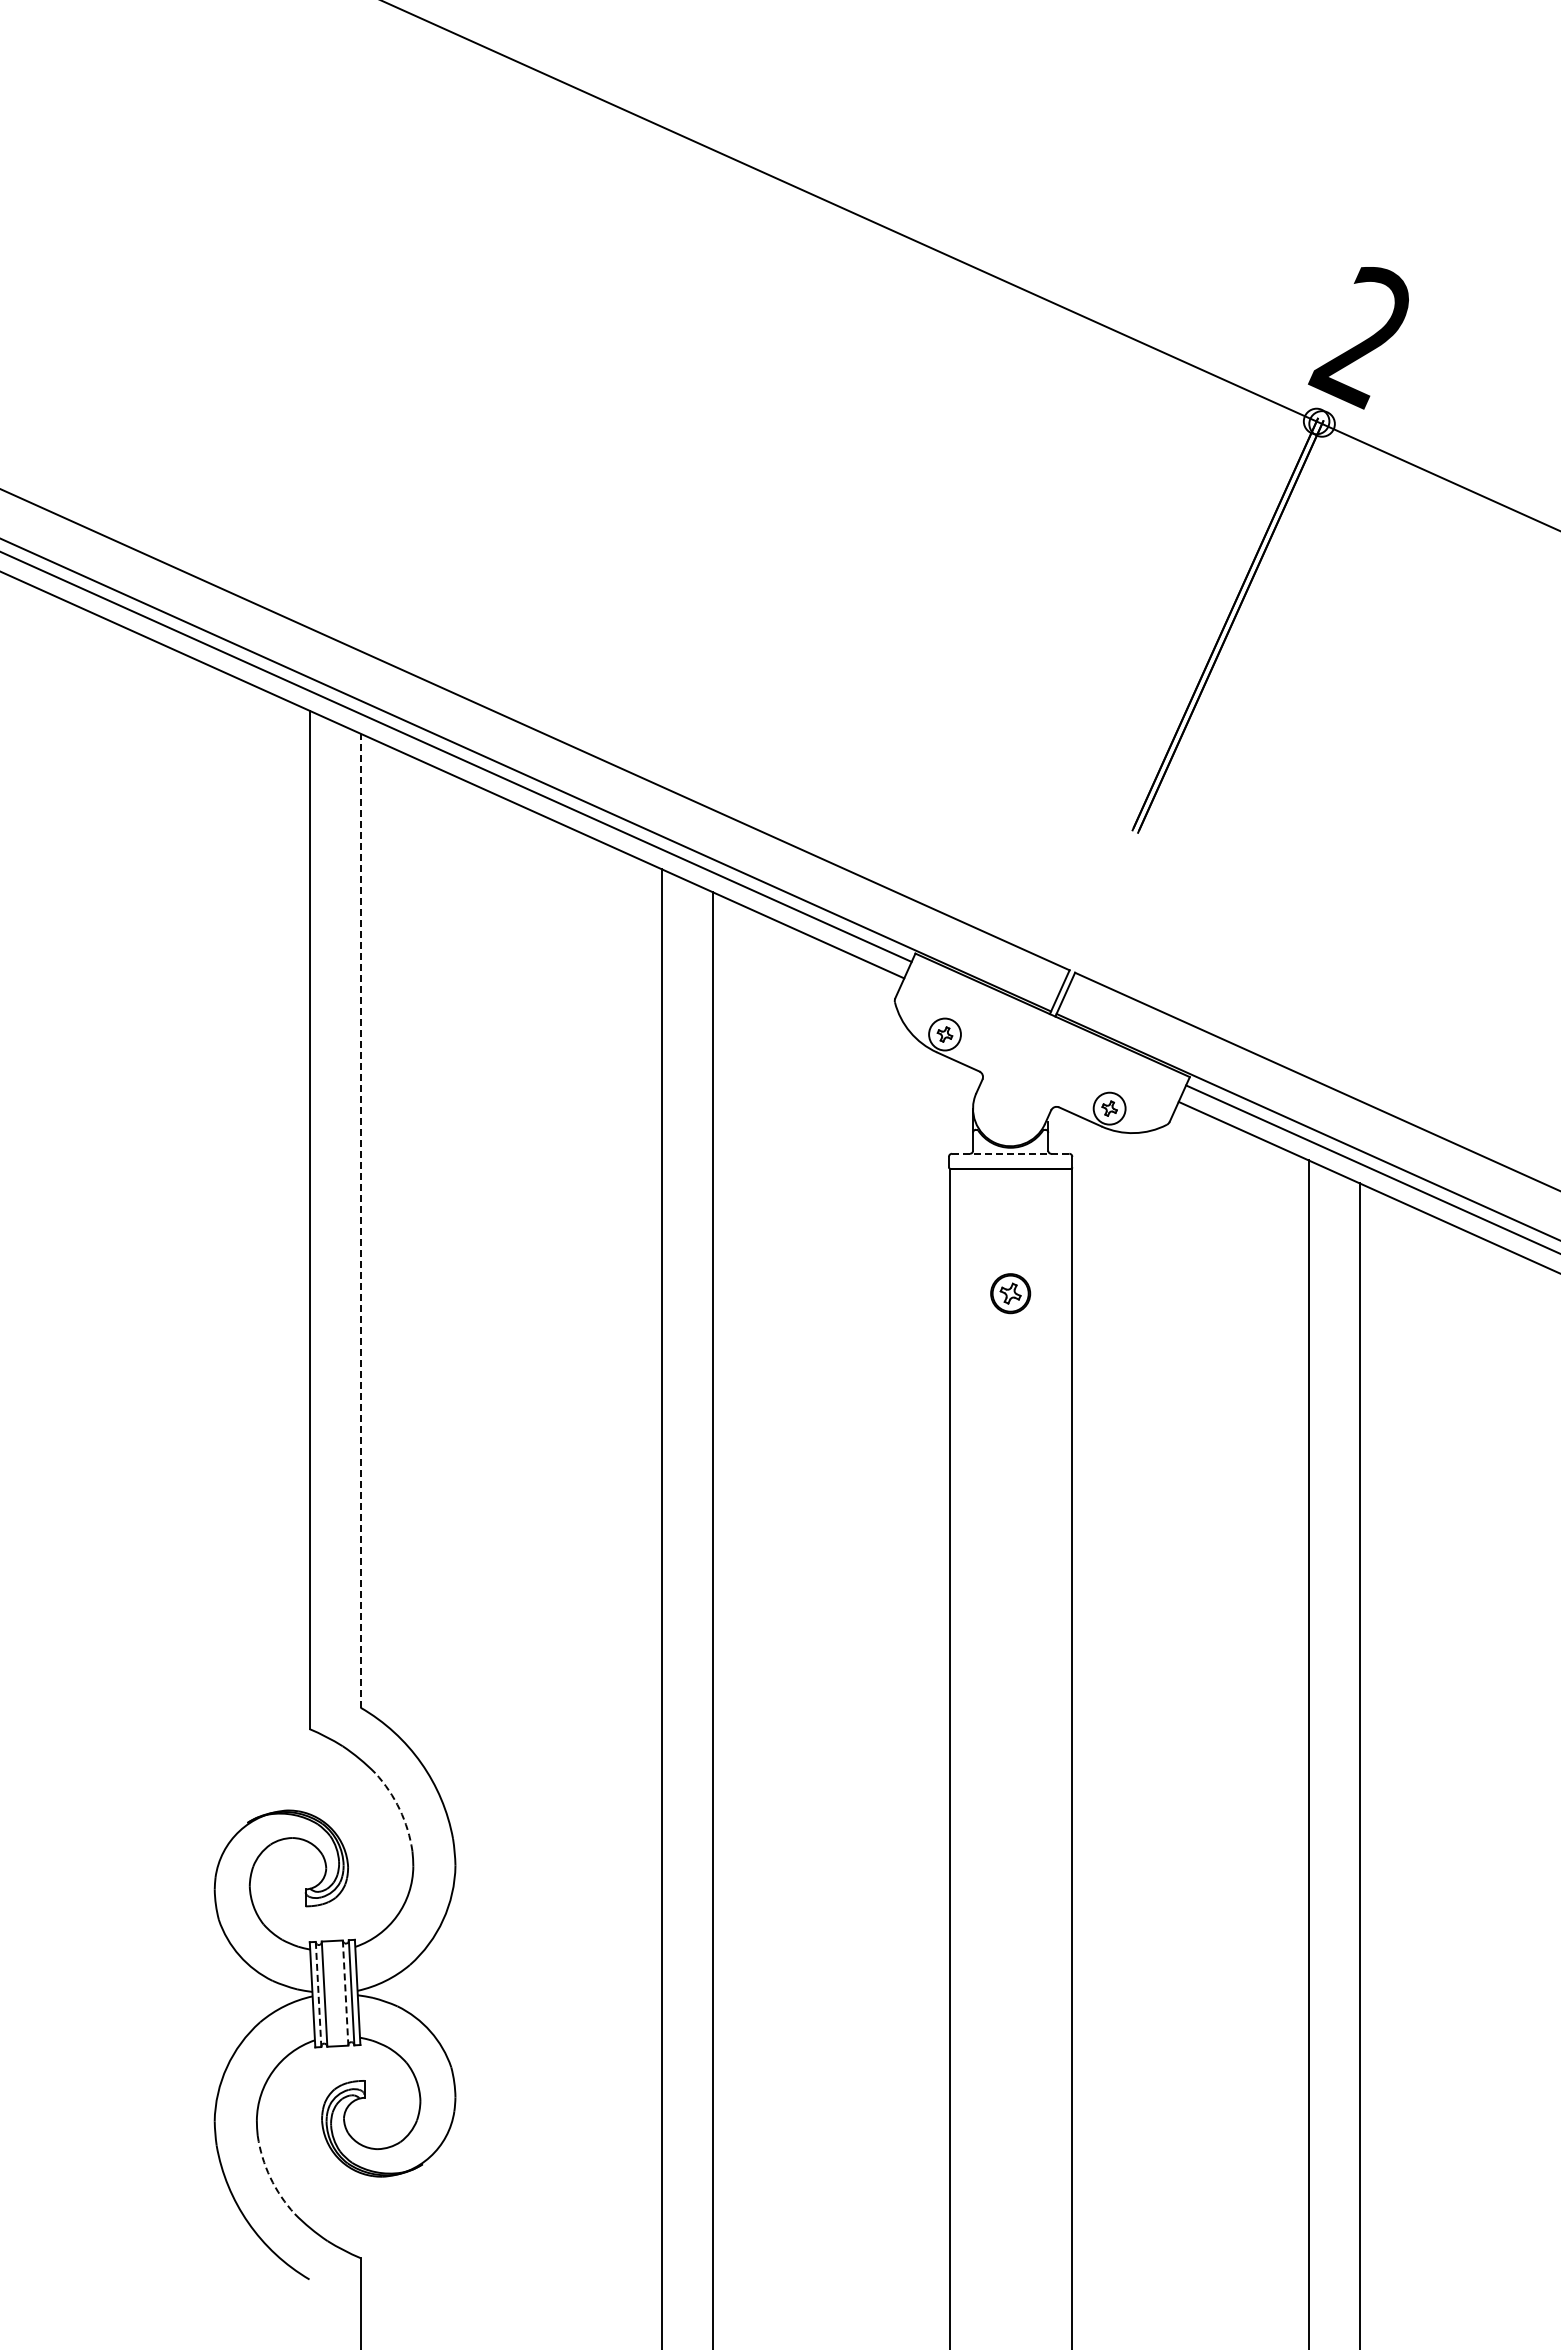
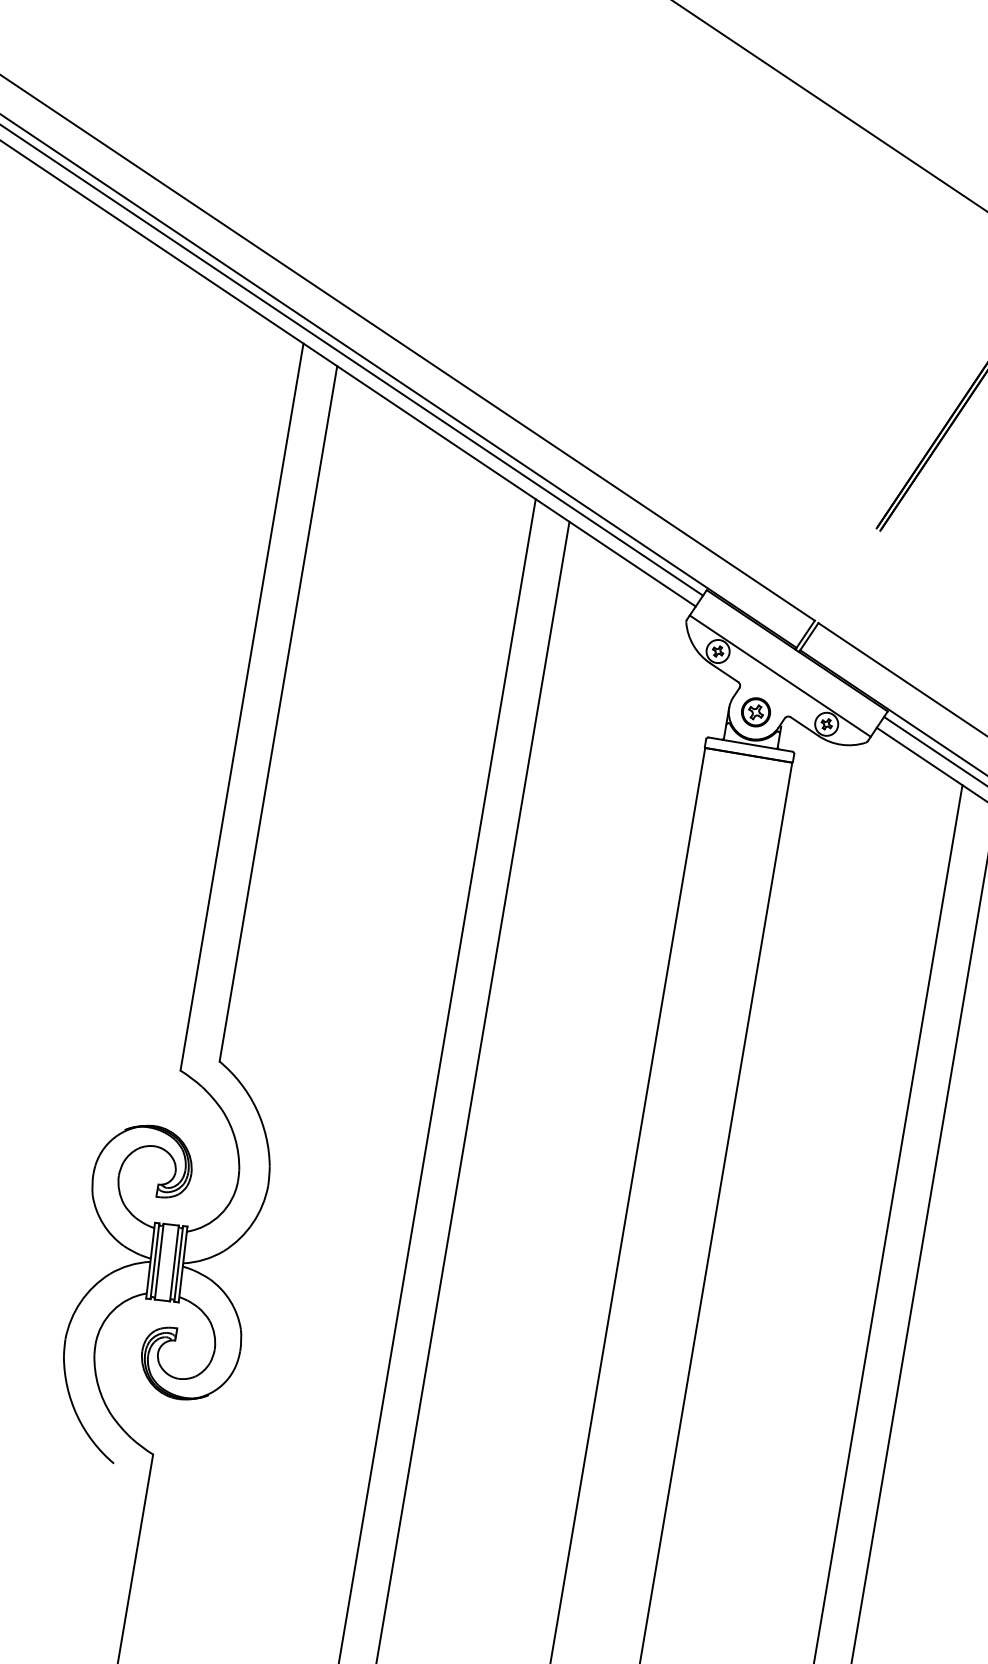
line: (1035, 1053) -> (780, 675), added
line: (1010, 1153) -> (750, 744), dashed -> solid
line: (360, 1220) -> (278, 713), dashed -> solid
part: (1010, 1293) -> (755, 712), moved
arc: (399, 1809) -> (235, 1138), dashed -> solid
line: (345, 1993) -> (174, 1263), dashed -> solid
line: (318, 1994) -> (154, 1261), dashed -> solid
arc: (270, 2177) -> (98, 1386), dashed -> solid

